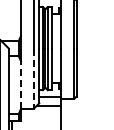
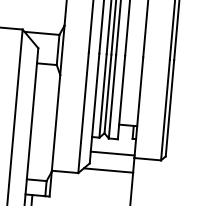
line: (34, 78) -> (84, 112), dashed -> solid
line: (20, 84) -> (55, 122), dashed -> solid

